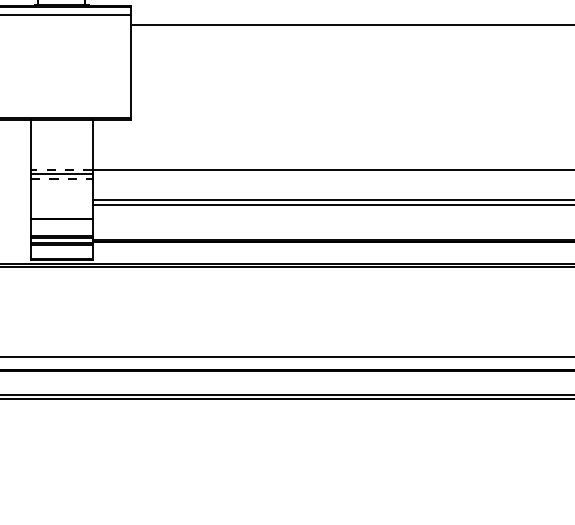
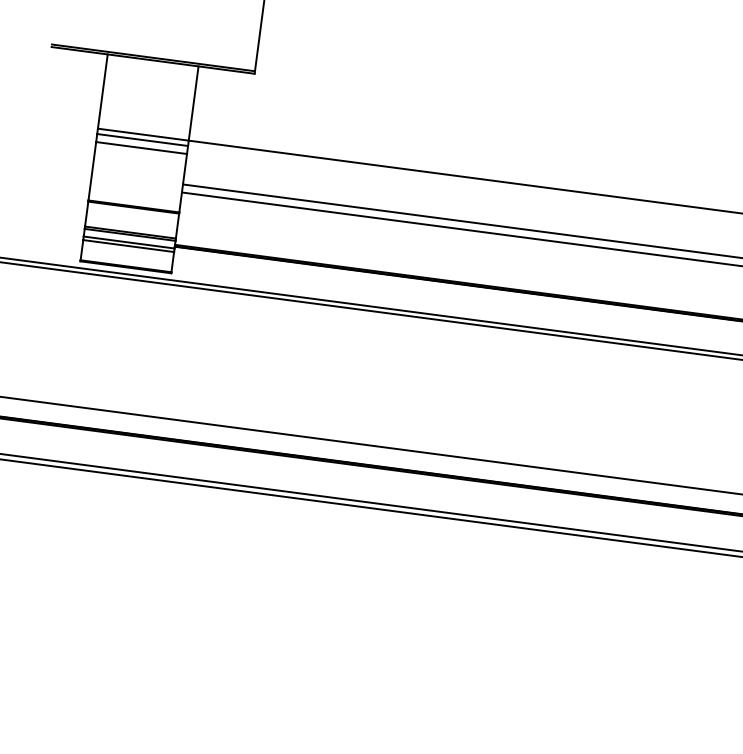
line: (61, 169) -> (142, 134), dashed -> solid
line: (61, 178) -> (141, 147), dashed -> solid

